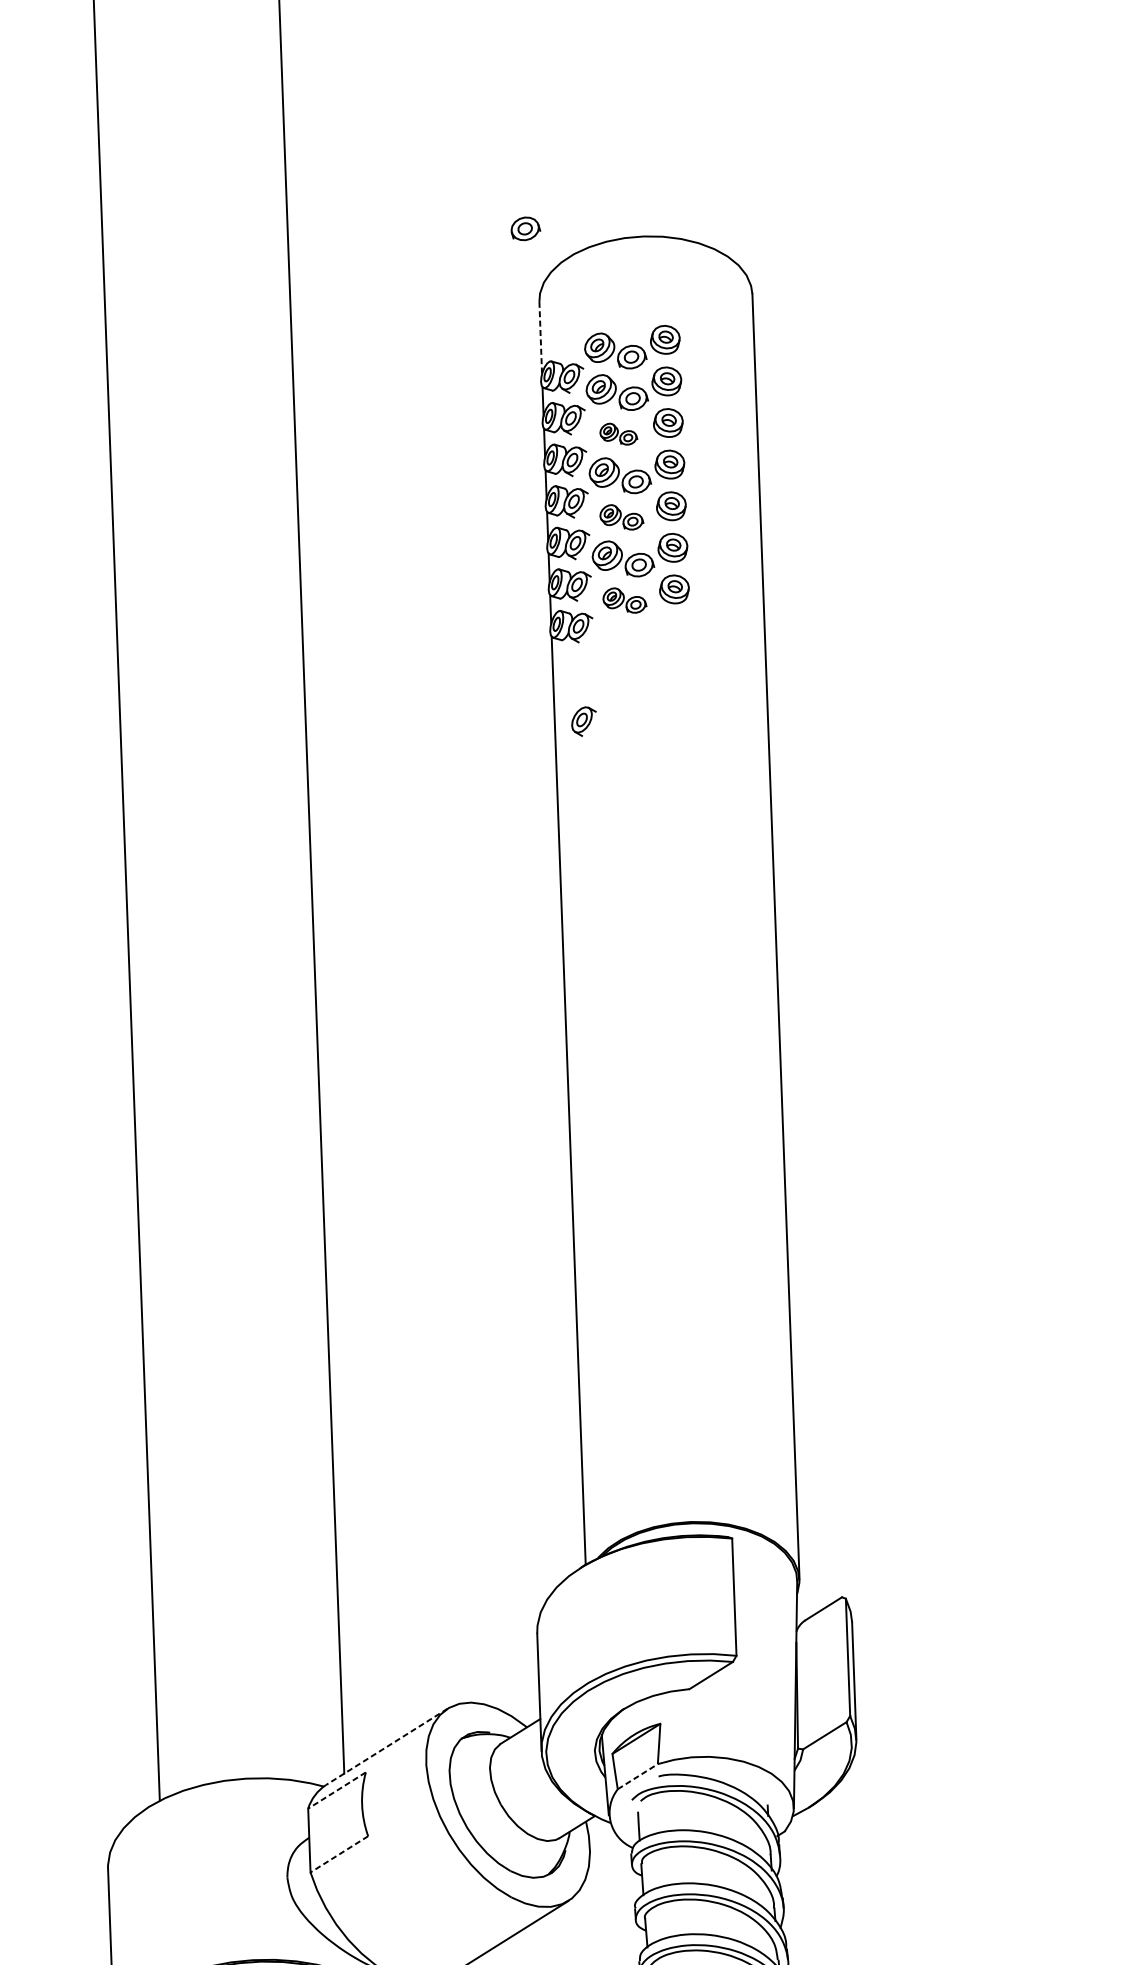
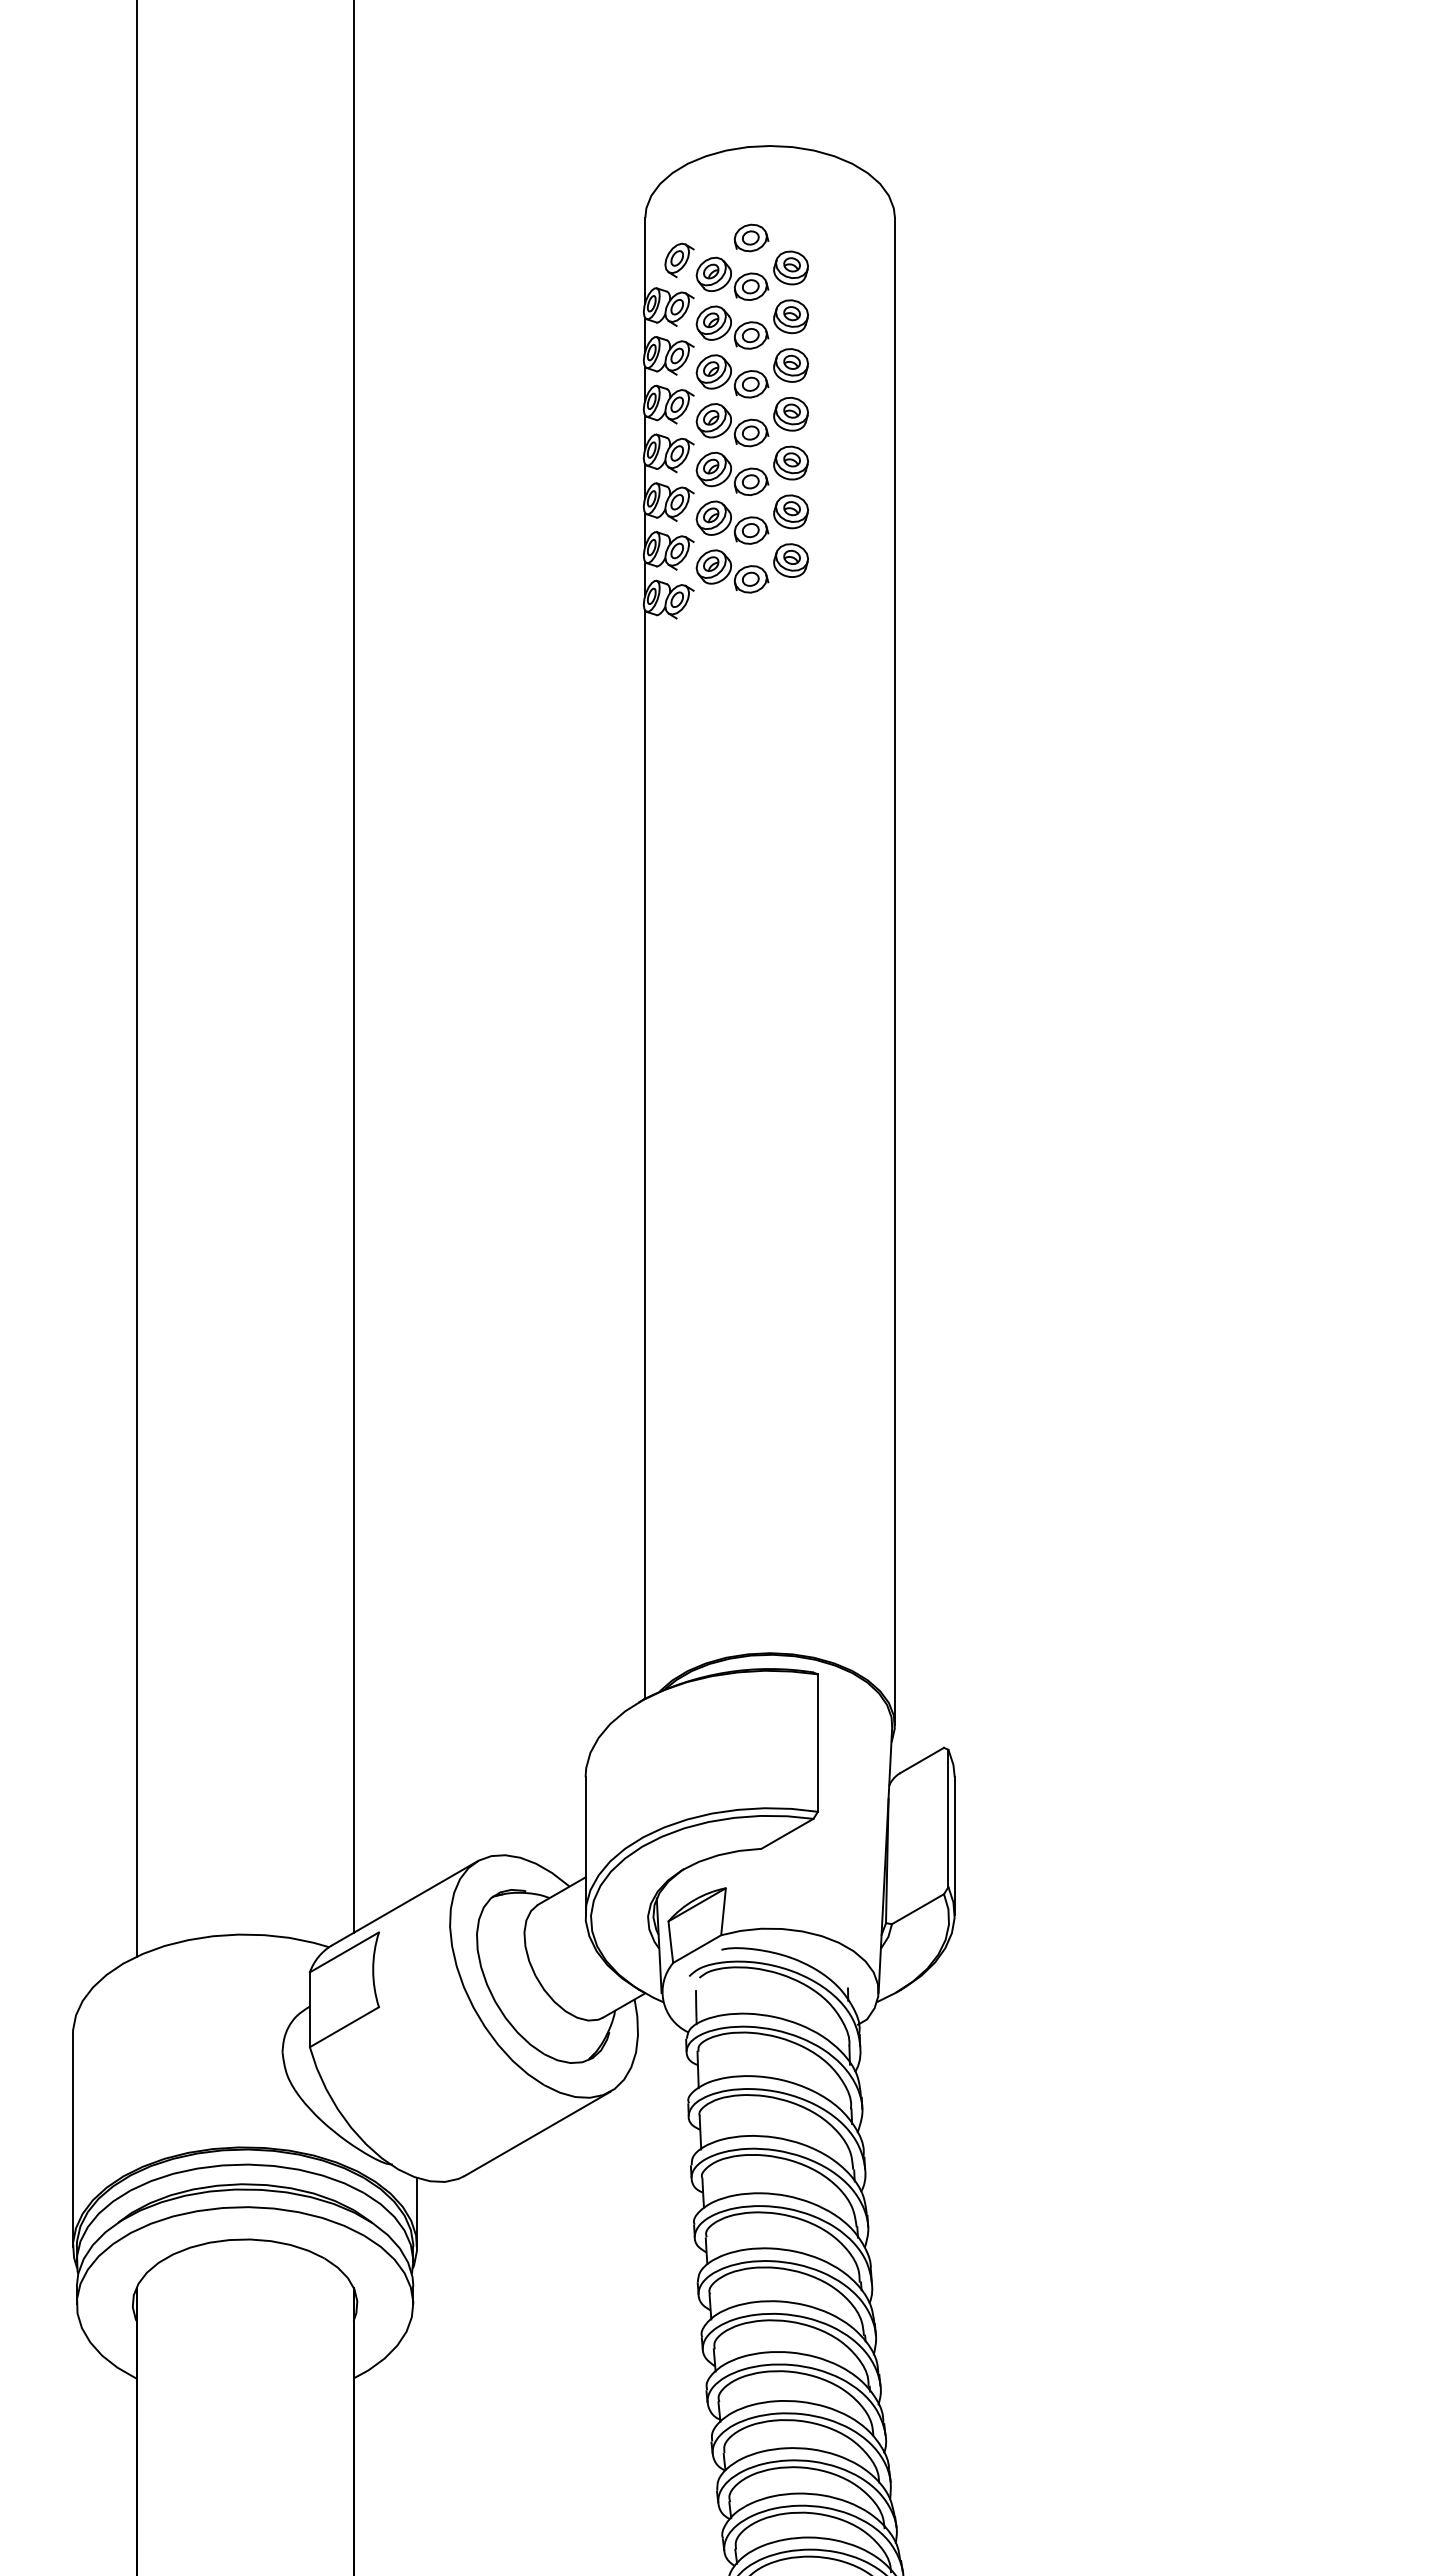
part: (525, 228) -> (751, 237), moved
line: (540, 338) -> (645, 261), dashed -> solid
part: (618, 434) -> (732, 376), size x1.67
part: (621, 516) -> (732, 473), size x1.43
part: (624, 600) -> (732, 571), size x1.43
part: (584, 721) -> (679, 260), moved
line: (386, 1746) -> (404, 1903), dashed -> solid
line: (638, 1777) -> (697, 1949), dashed -> solid
line: (337, 1790) -> (344, 1952), dashed -> solid
line: (339, 1854) -> (344, 2027), dashed -> solid

